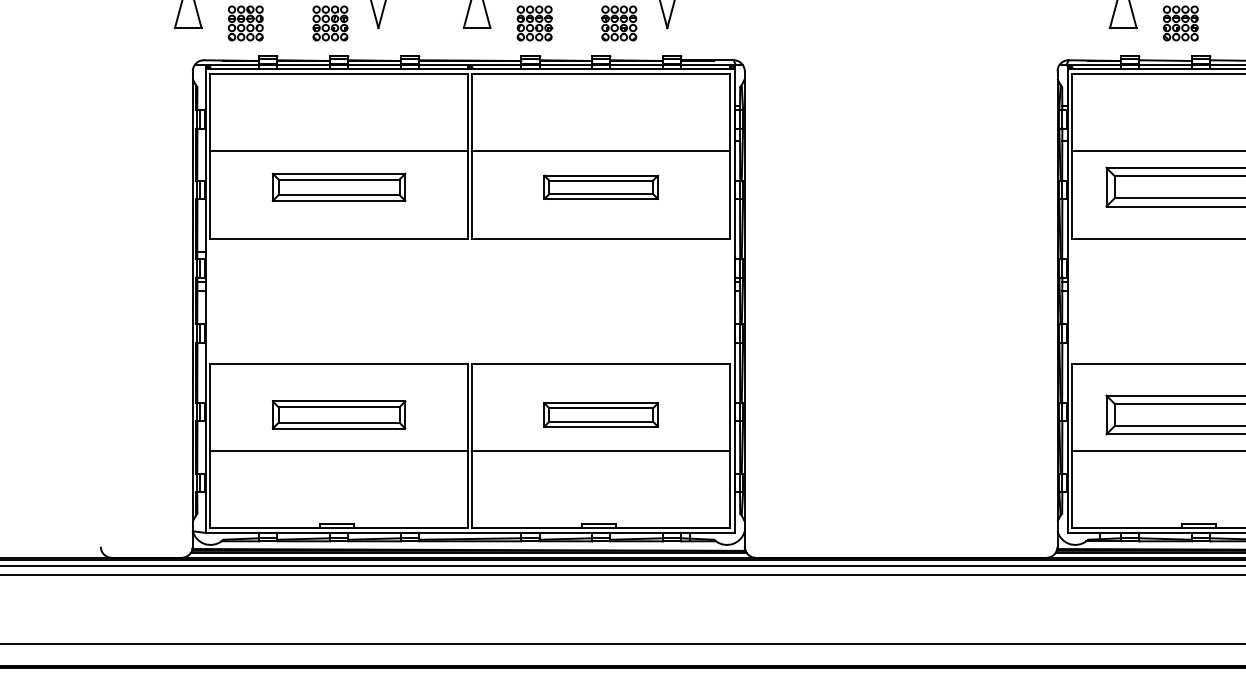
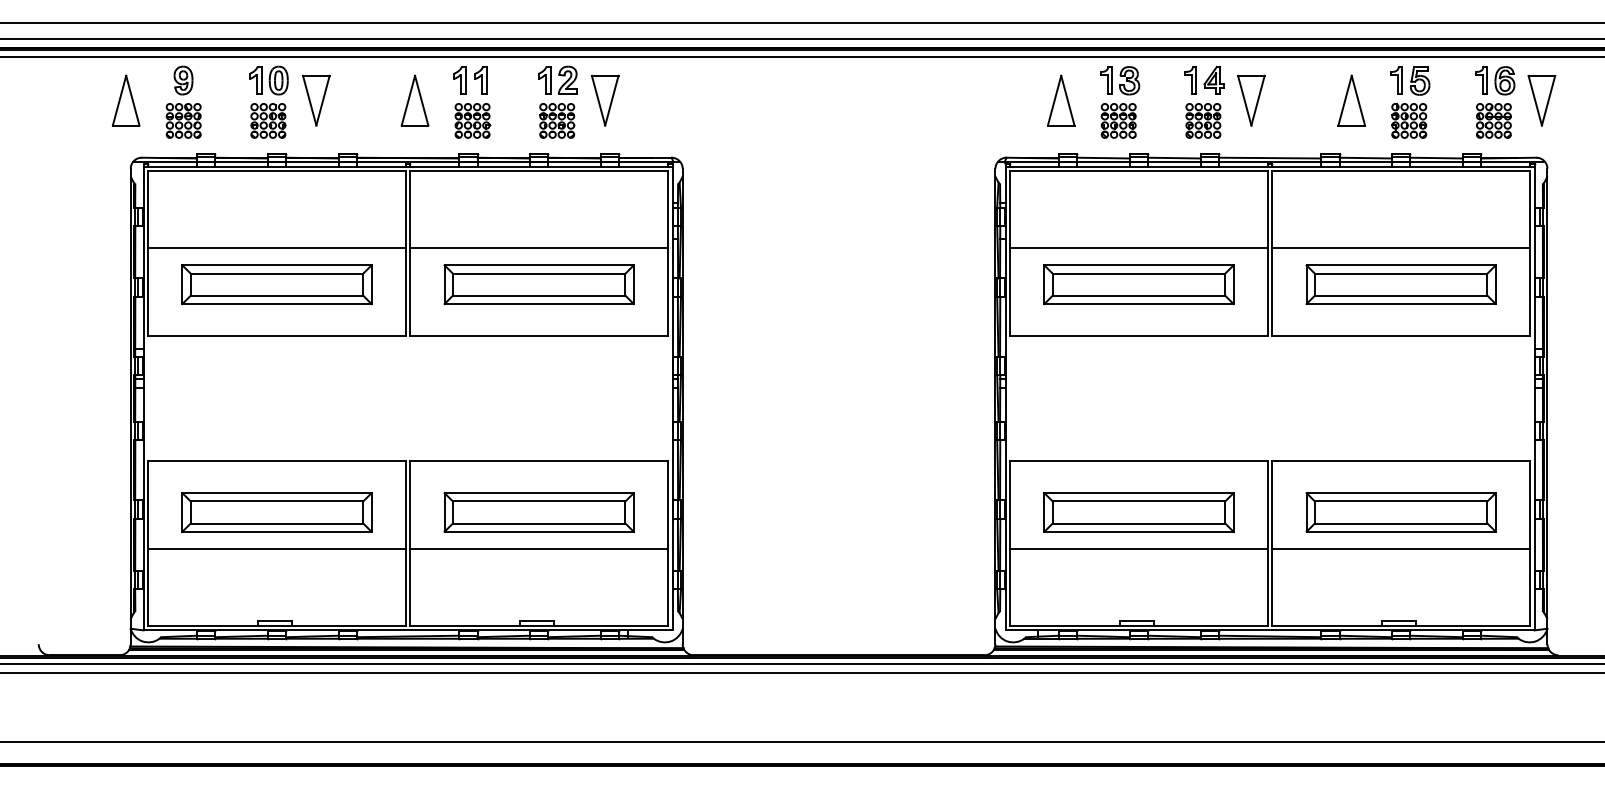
part: (338, 187) -> (276, 284), size x1.43
part: (600, 187) -> (538, 284), size x1.67
part: (338, 415) -> (276, 512), size x1.43
part: (600, 415) -> (538, 512), size x1.67

